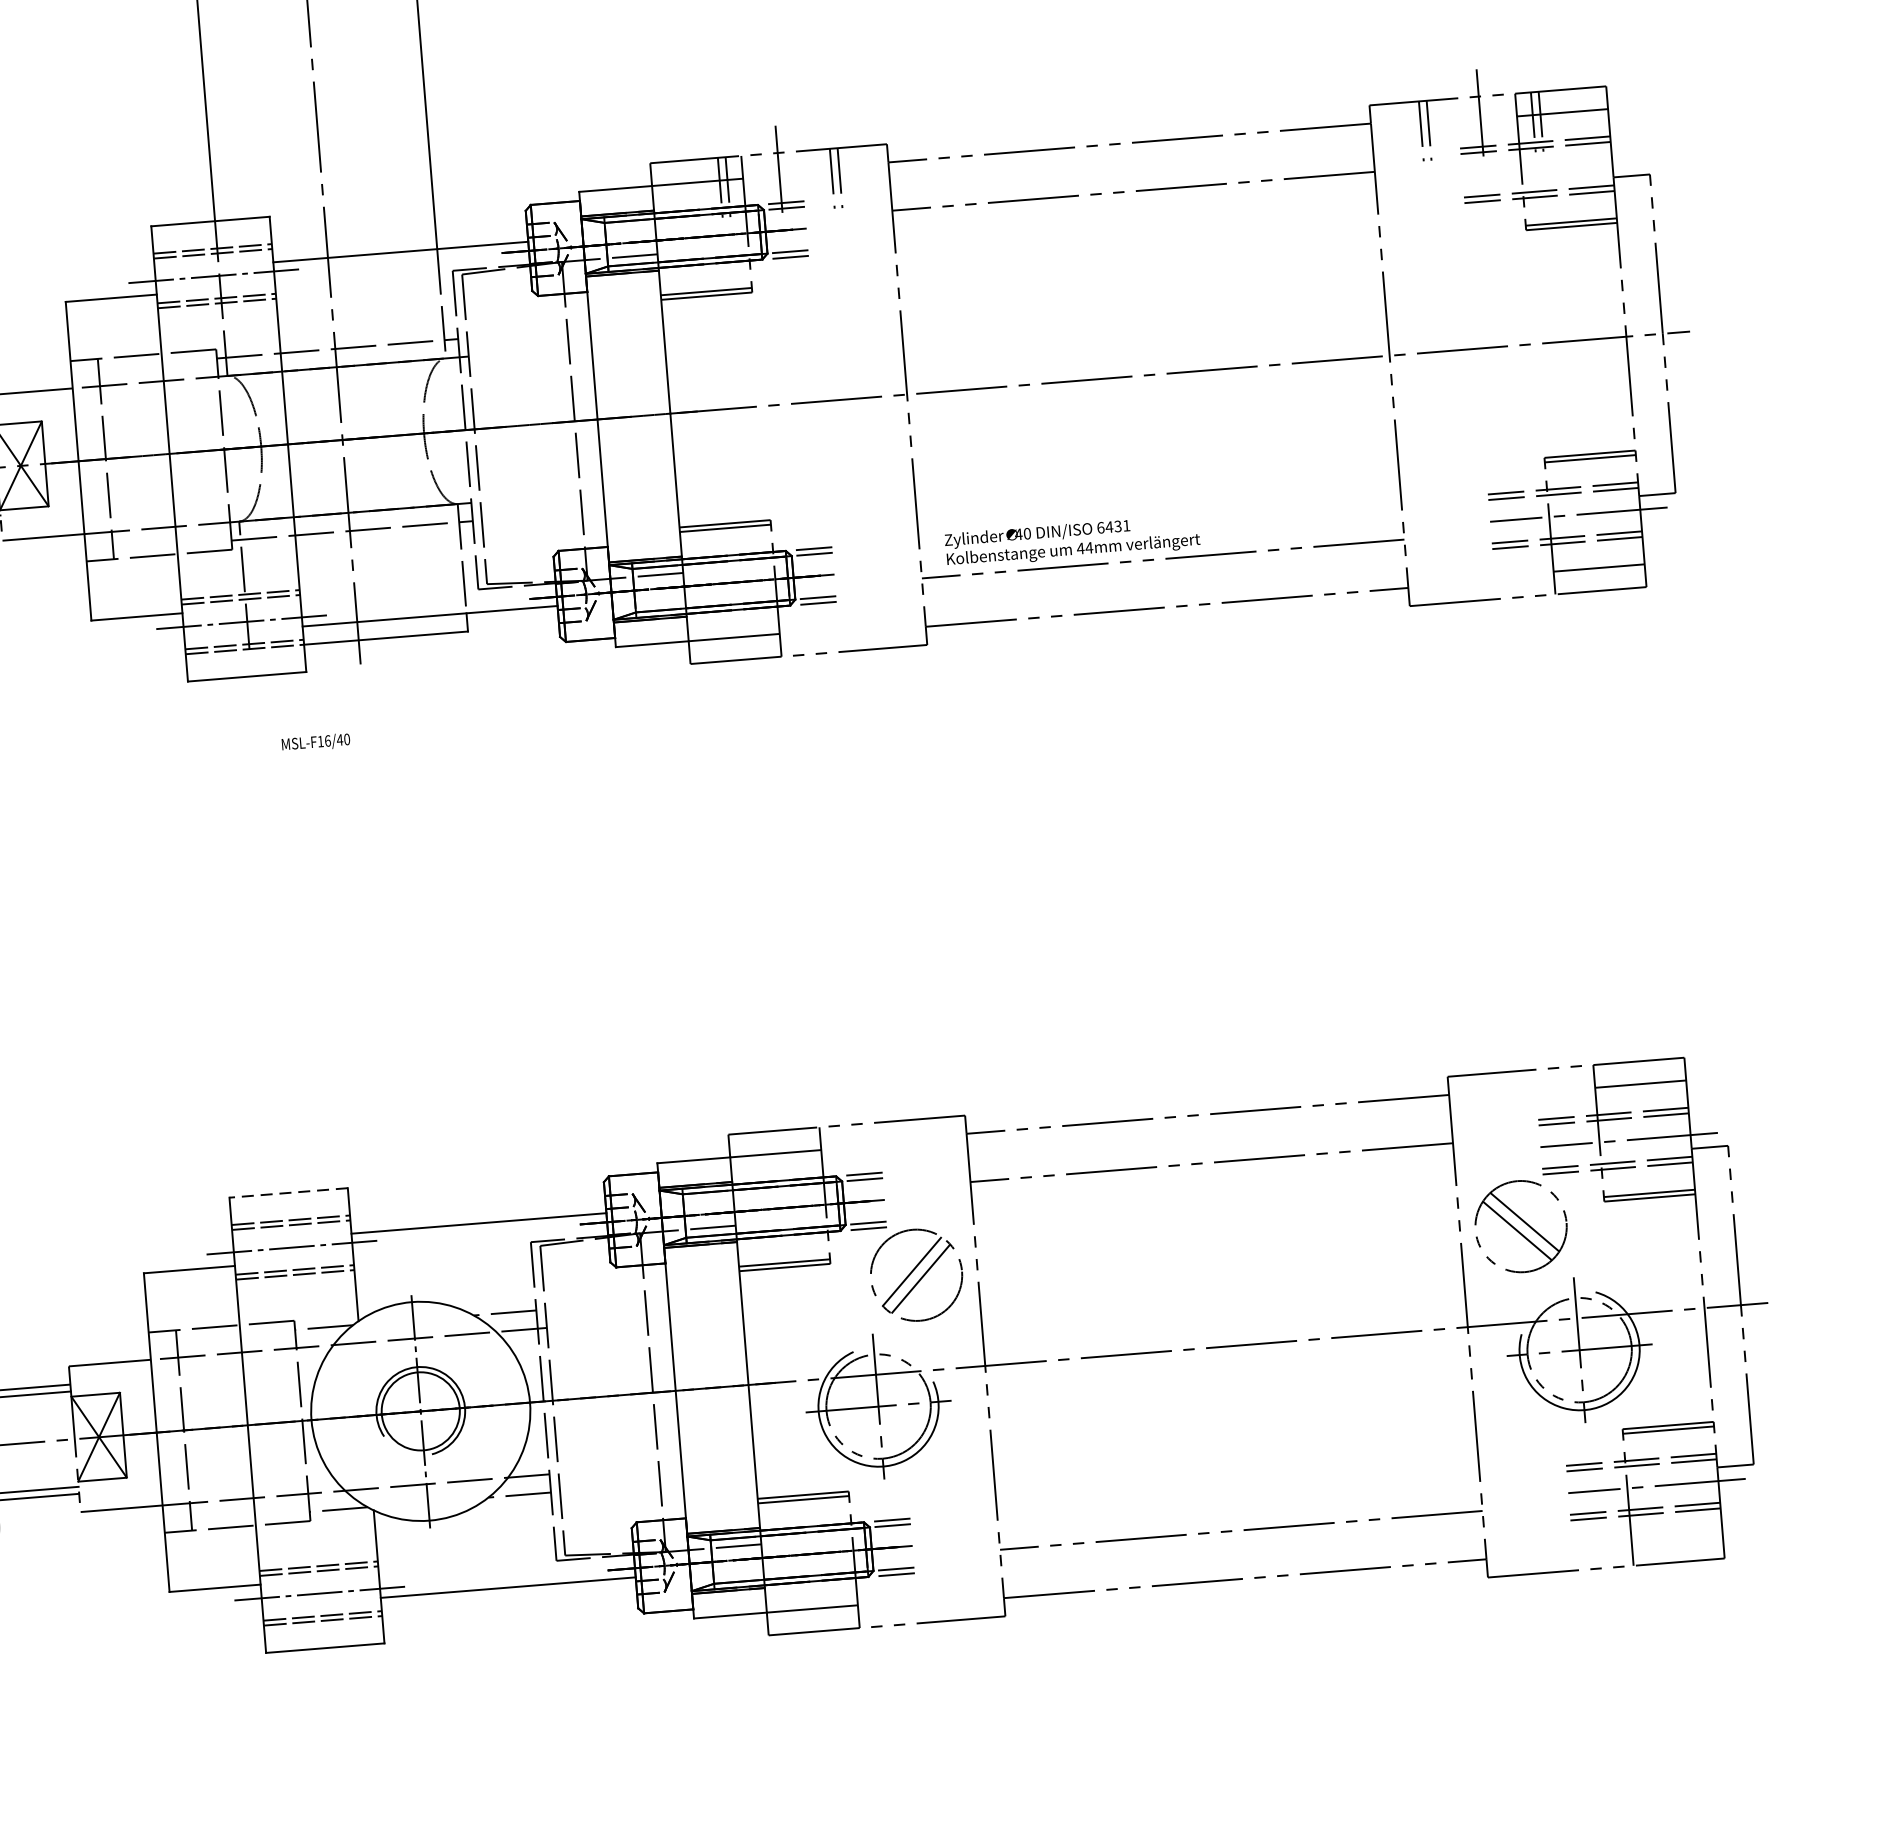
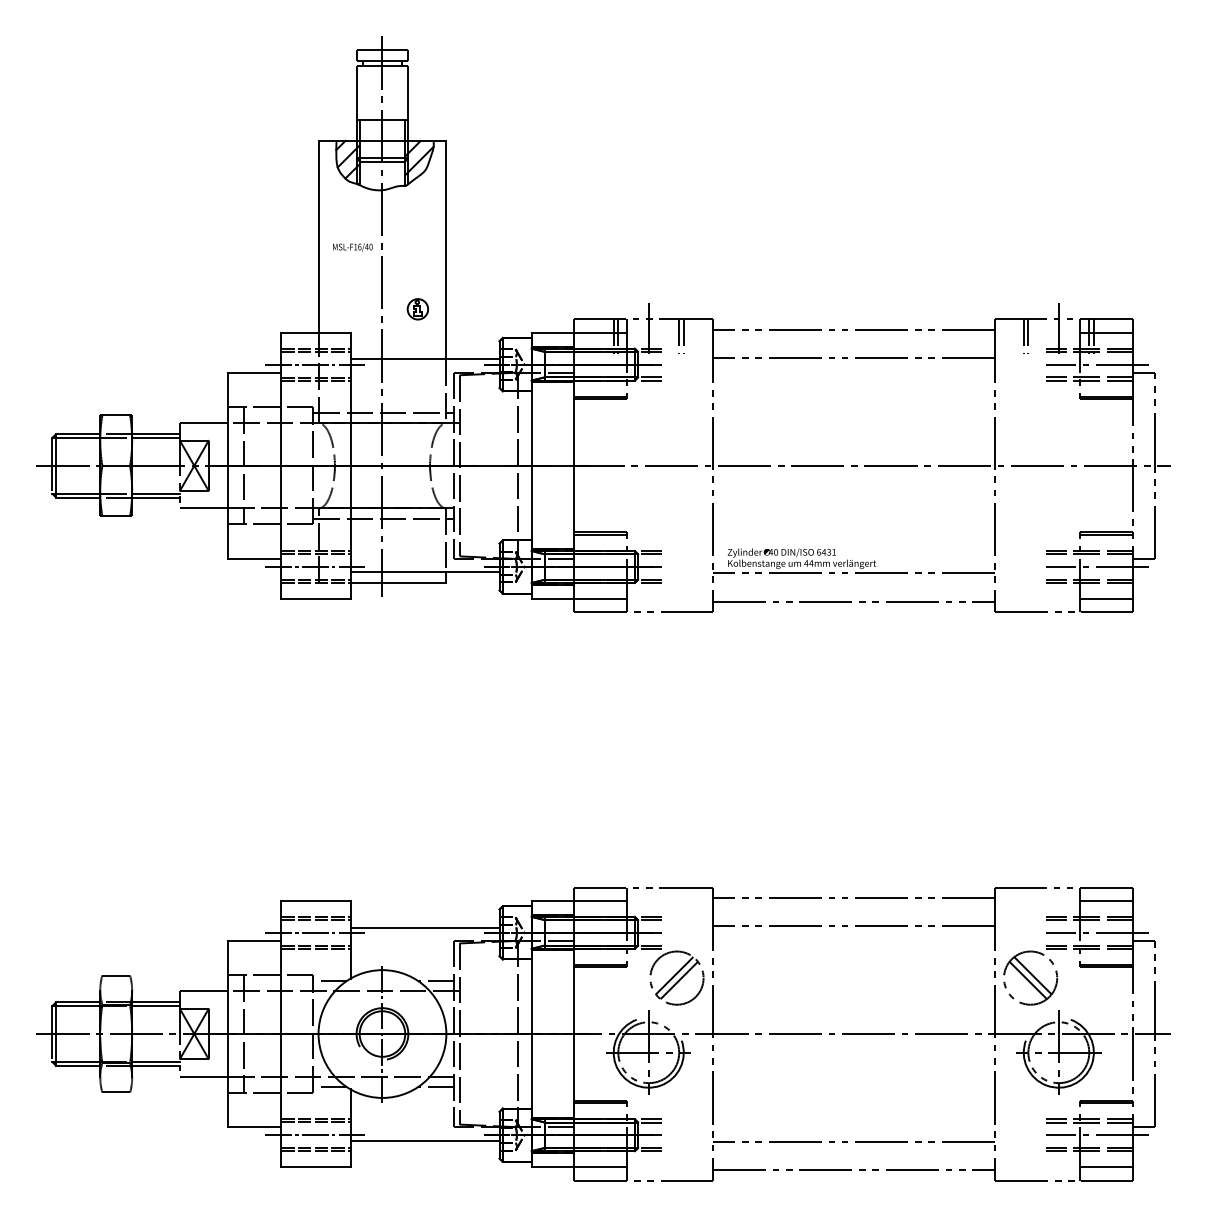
part: (381, 167) -> (417, 309), added
line: (1551, 168) -> (1097, 364), added
text: (315, 742) -> (352, 247), moved
line: (287, 1192) -> (315, 900), dashed -> solid
line: (1676, 1539) -> (1106, 1167), added

